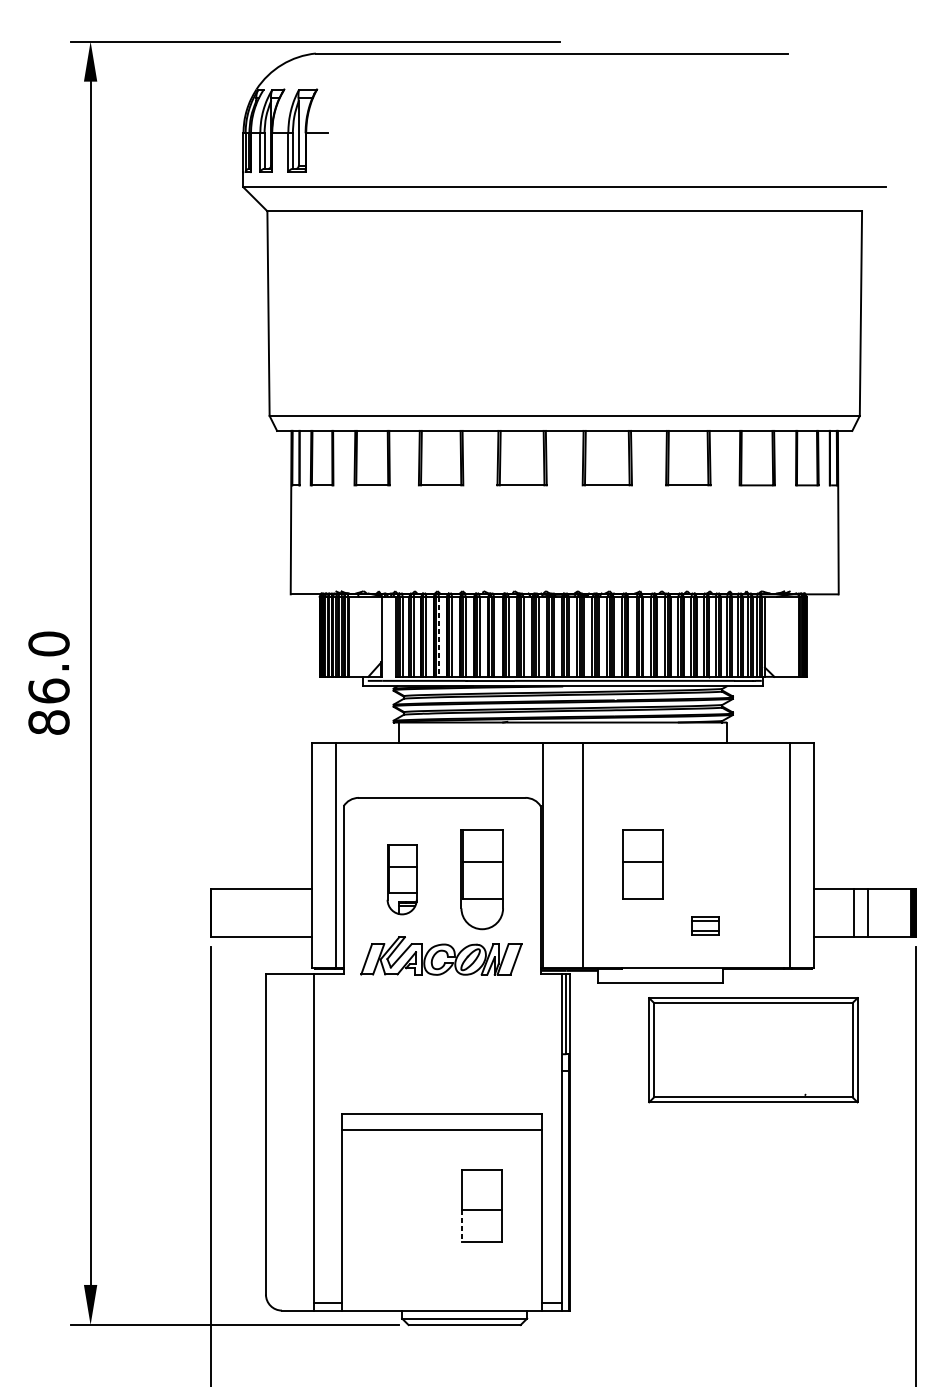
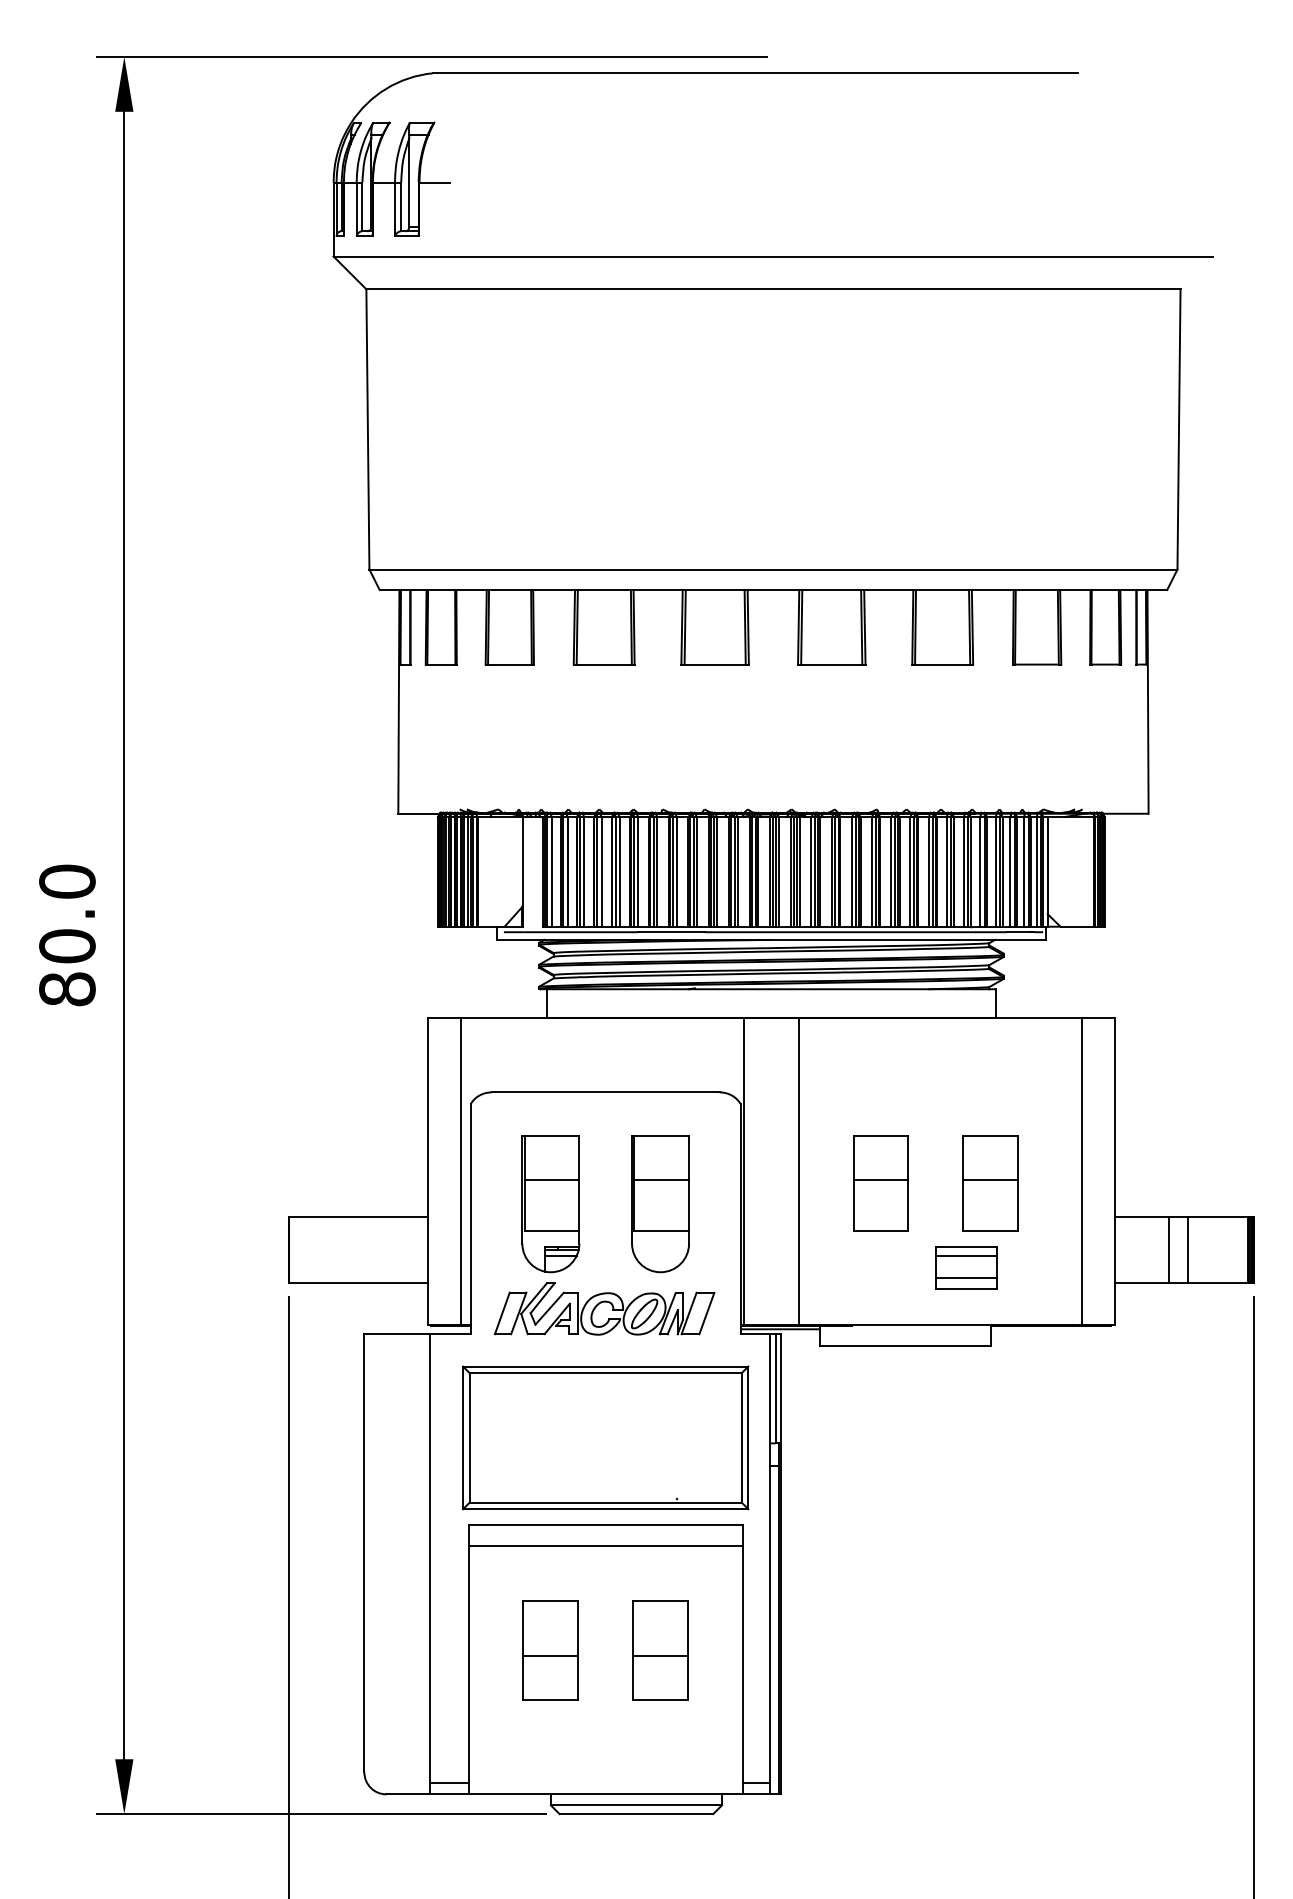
line: (439, 636) -> (601, 871), dashed -> solid
text: (49, 691) -> (67, 946), 86.0 -> 80.0
part: (723, 864) -> (990, 1183), added
part: (401, 879) -> (550, 1204), size x1.43
part: (705, 925) -> (966, 1267), size x1.67
part: (753, 1049) -> (605, 1437), moved
part: (401, 1205) -> (550, 1650), added
line: (462, 1225) -> (633, 1678), dashed -> solid

